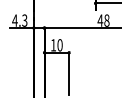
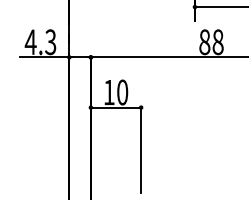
text: (100, 20) -> (205, 41), 48 -> 88

